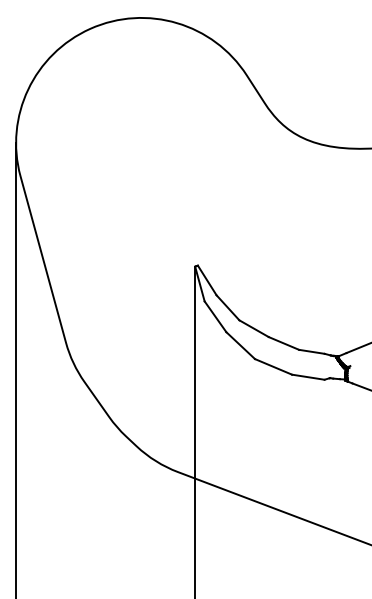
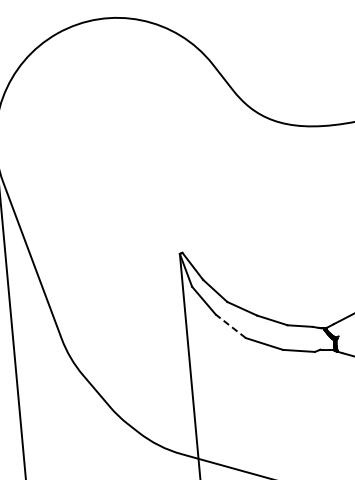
line: (240, 345) -> (230, 326), solid -> dashed

